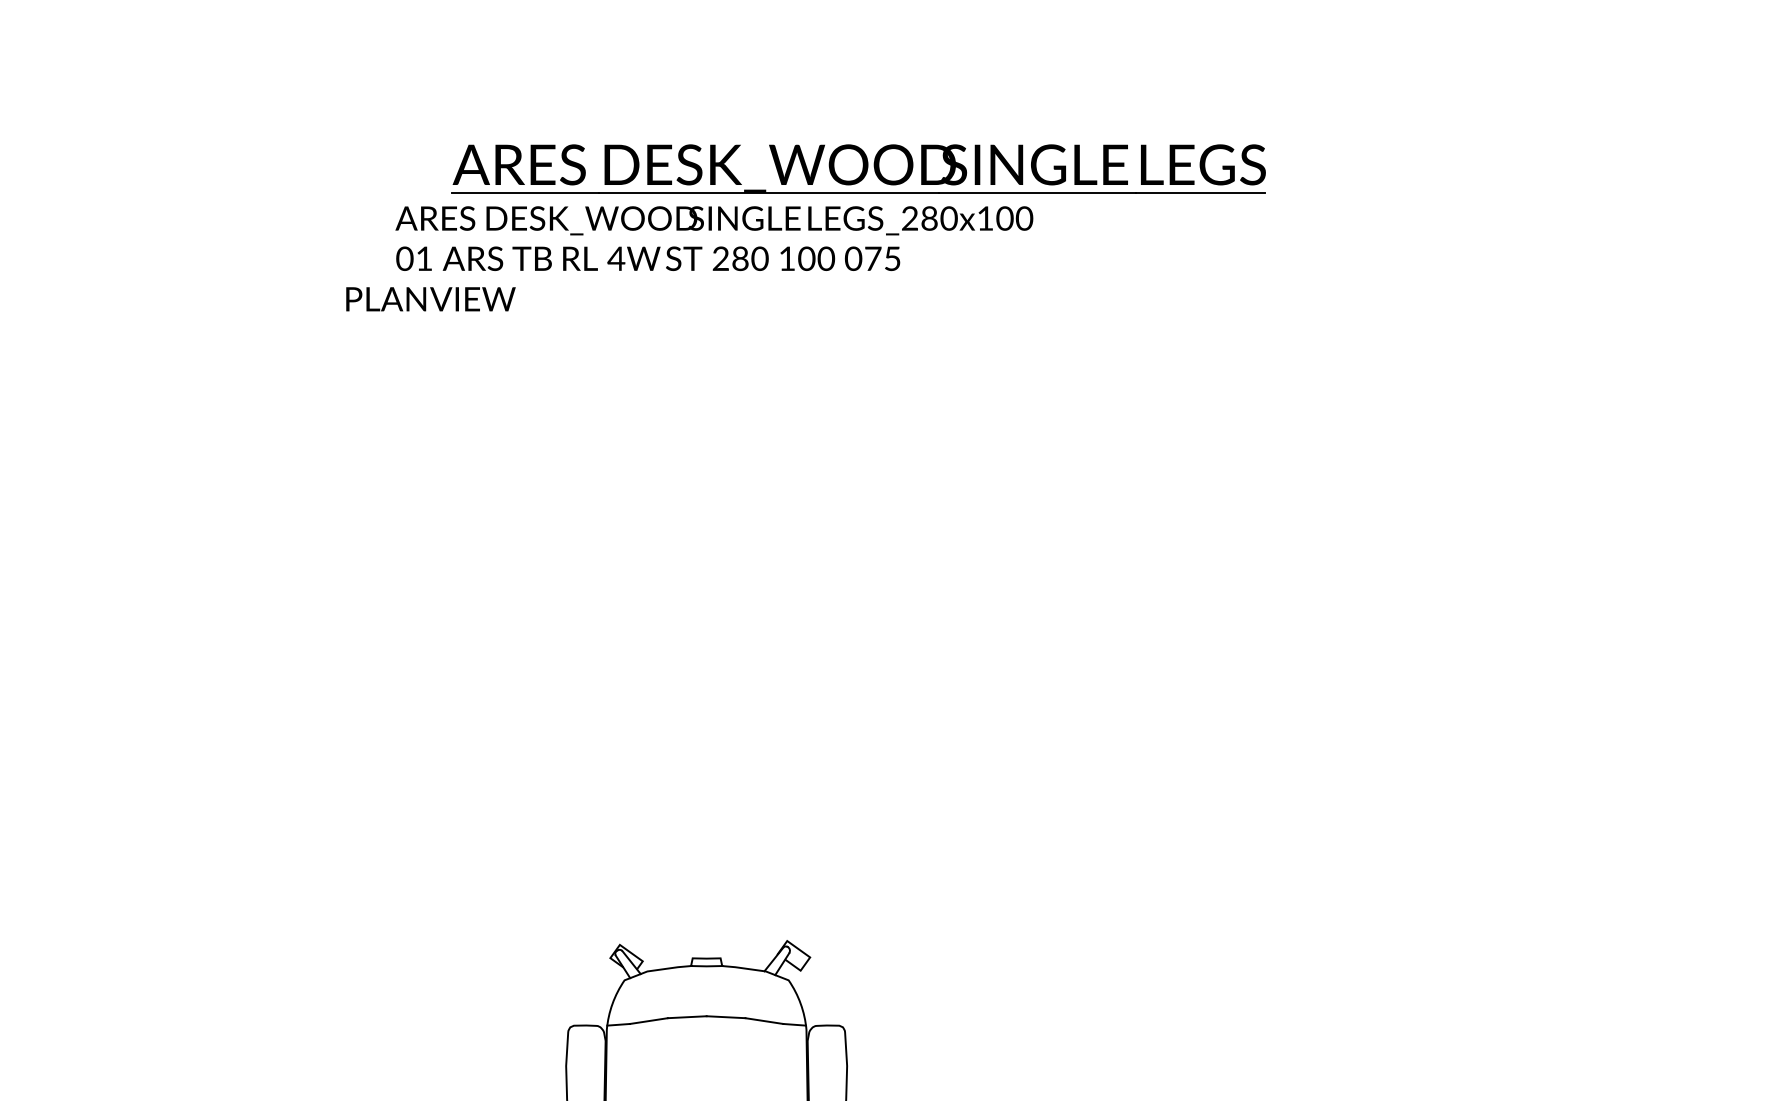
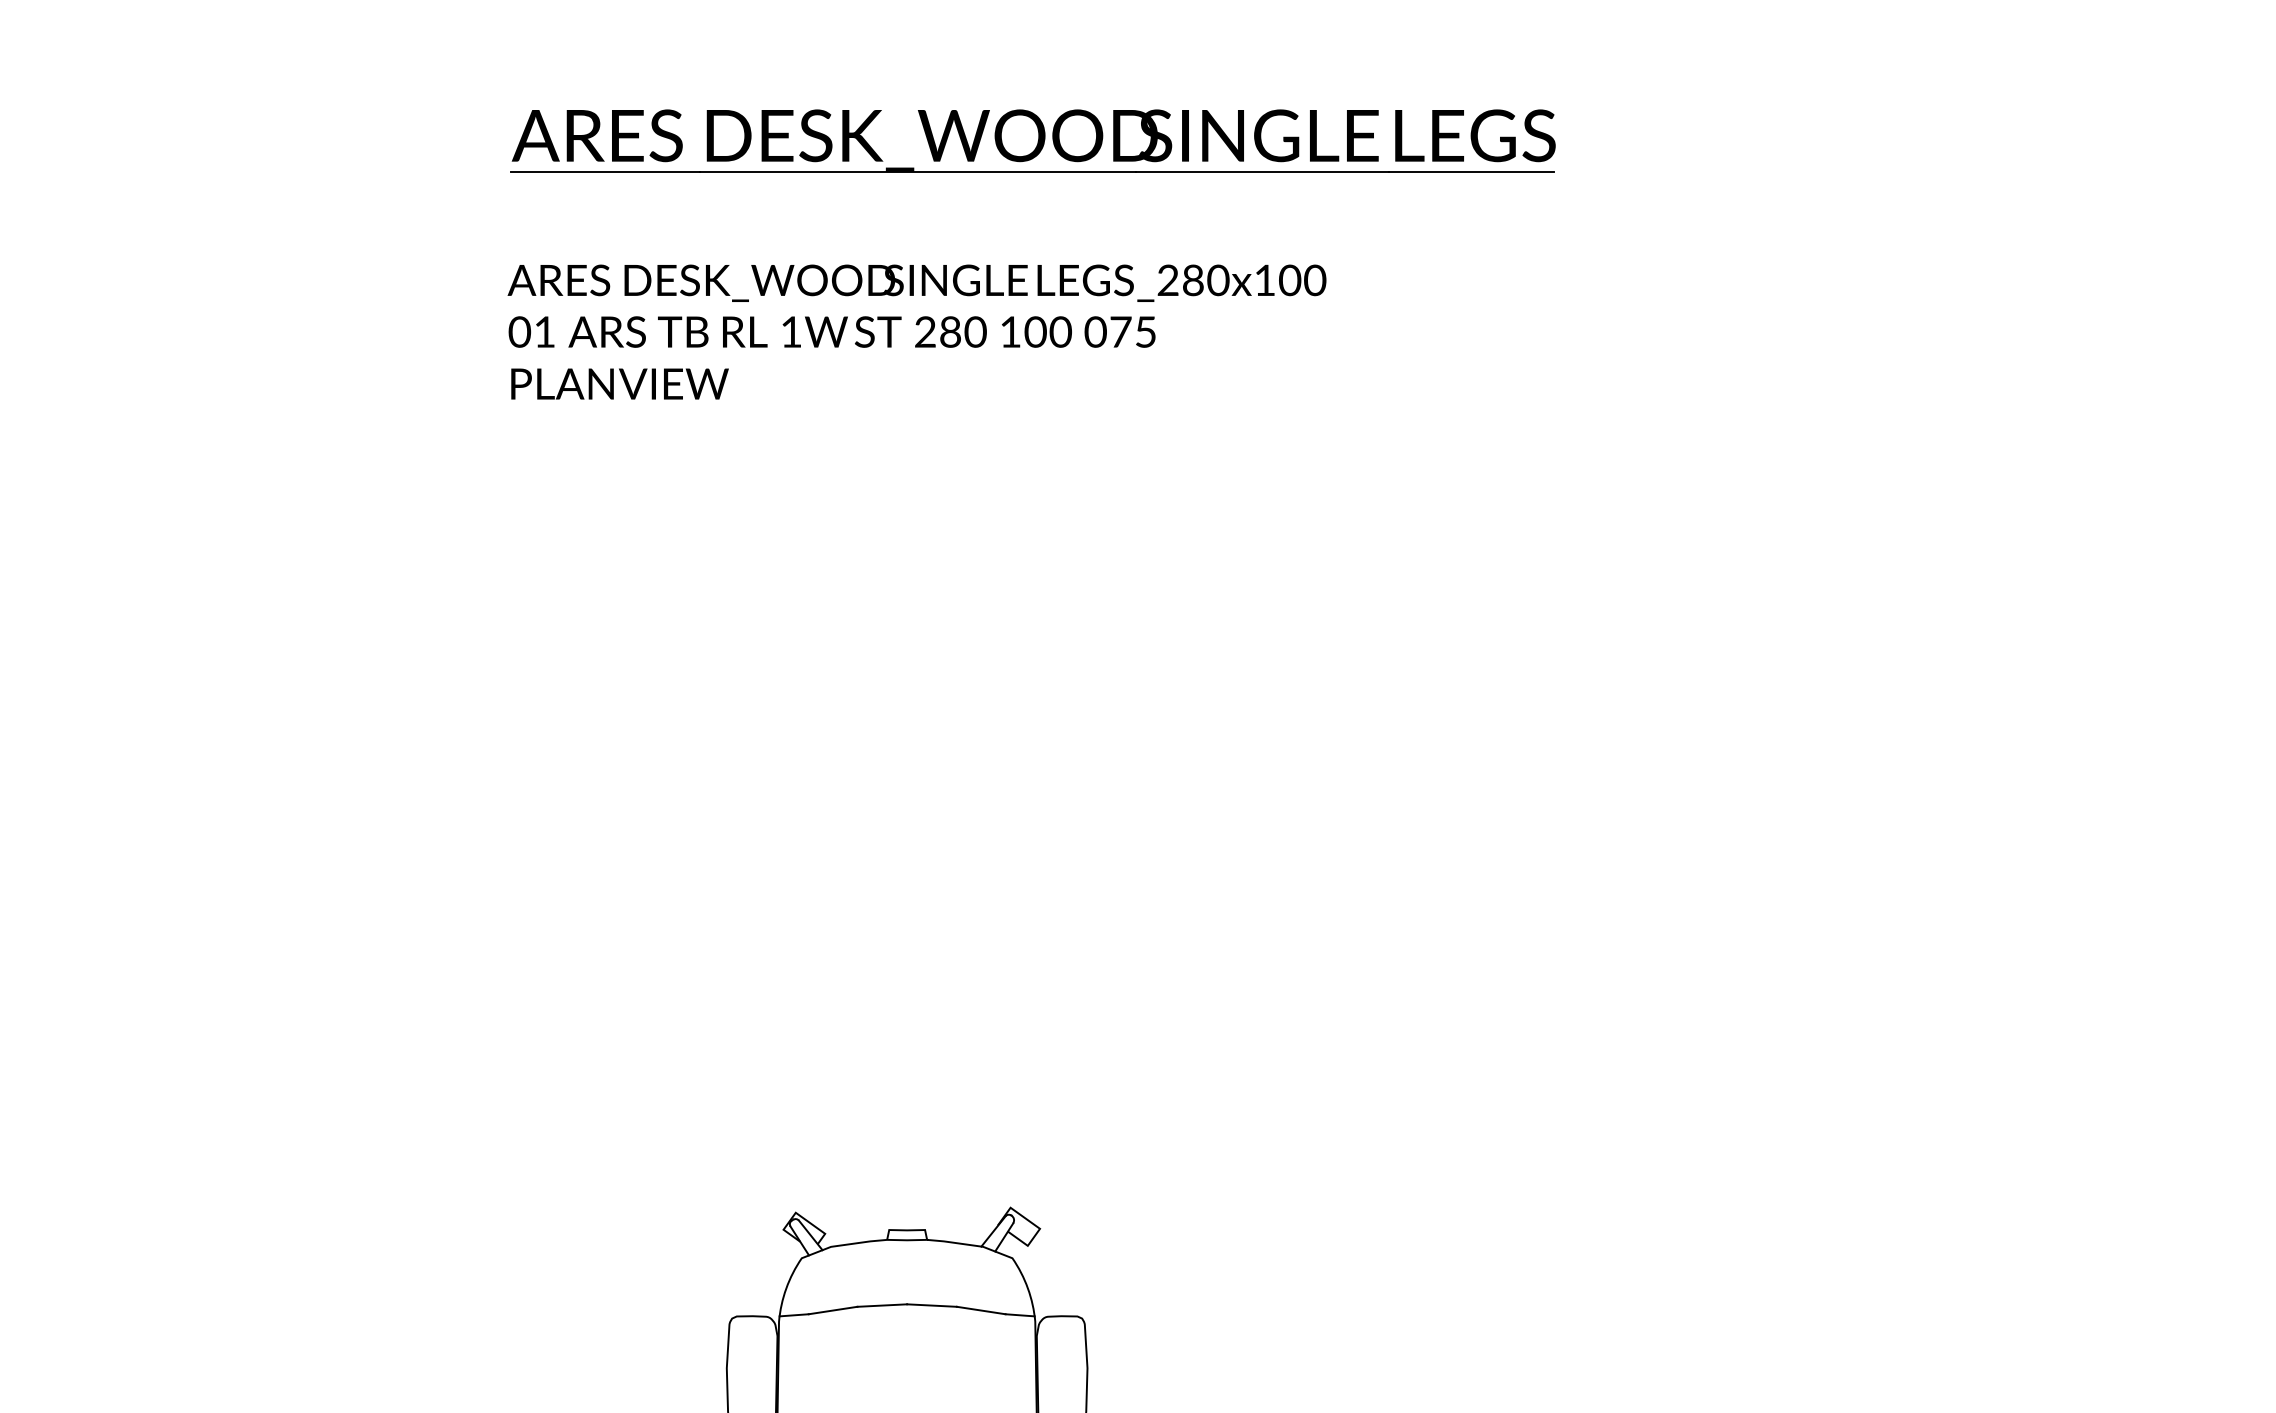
part: (858, 168) -> (1032, 140), moved
text: (616, 258) -> (791, 331), 4W -> 1W
text: (430, 299) -> (619, 384), moved

